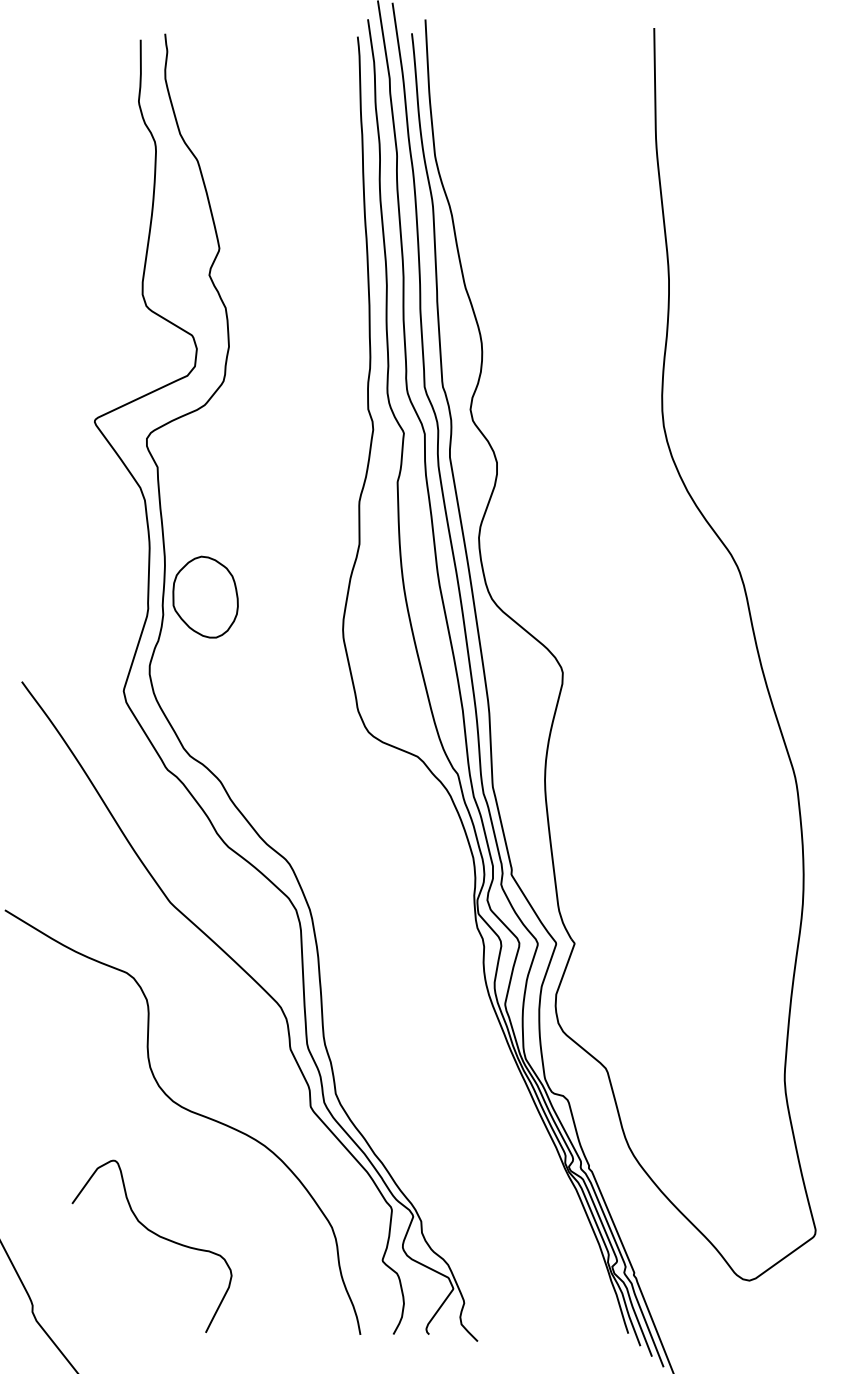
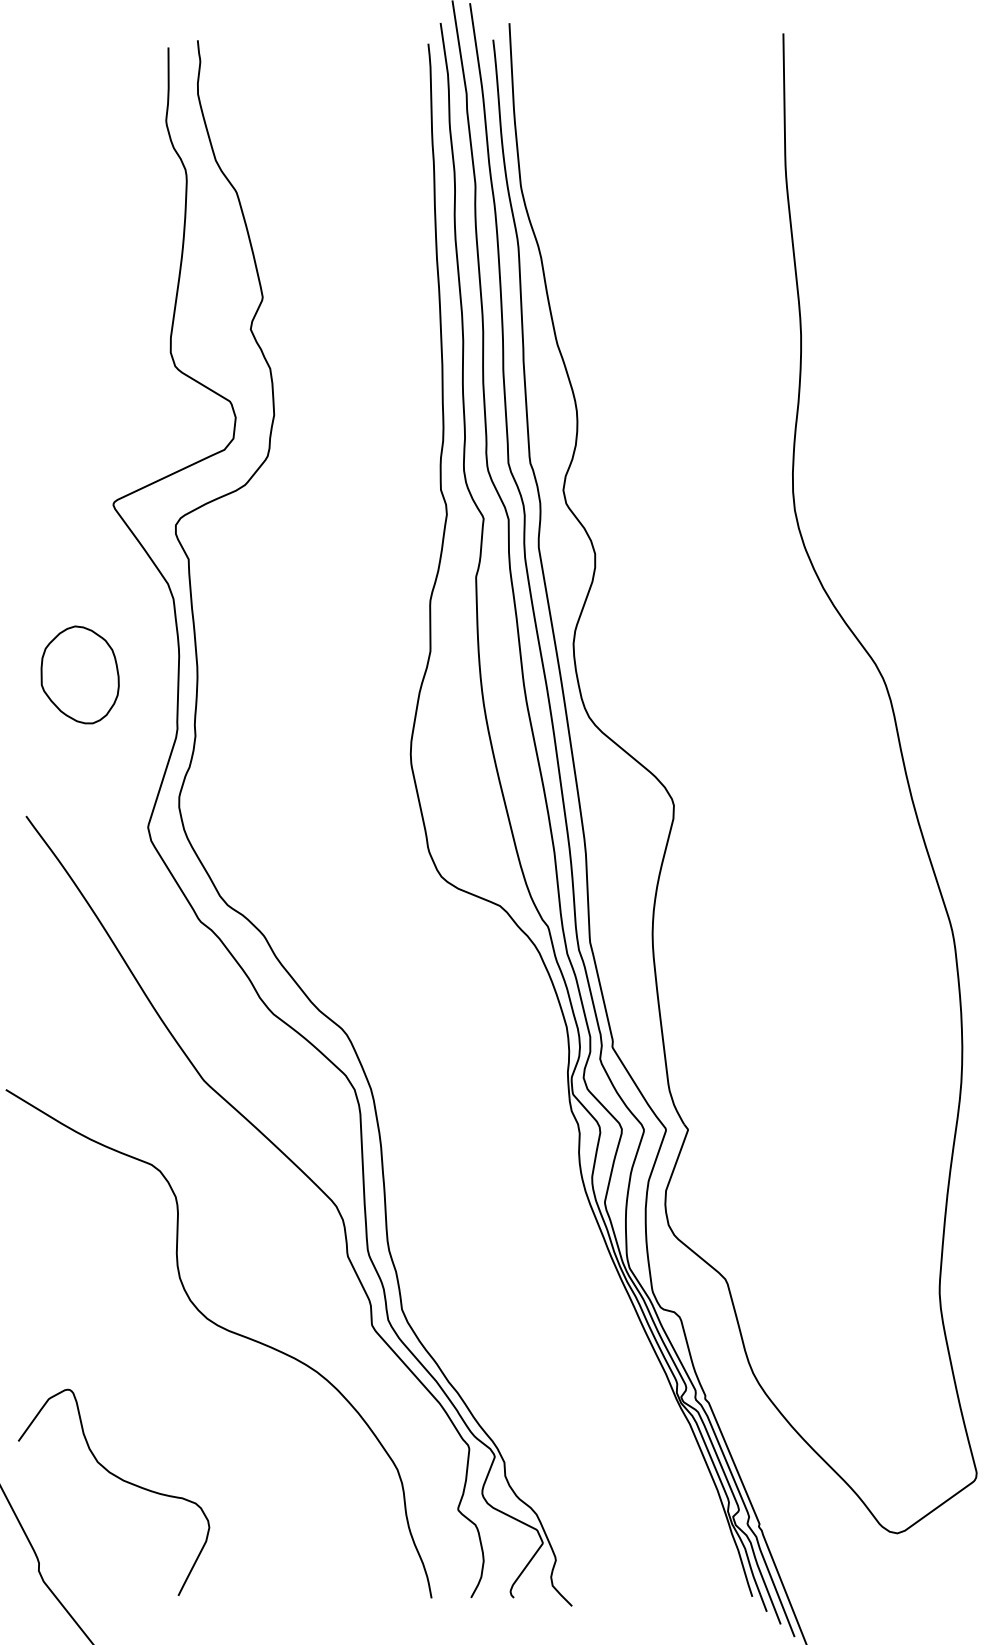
part: (205, 596) -> (79, 674), moved
curve: (156, 1235) -> (119, 1479), moved

